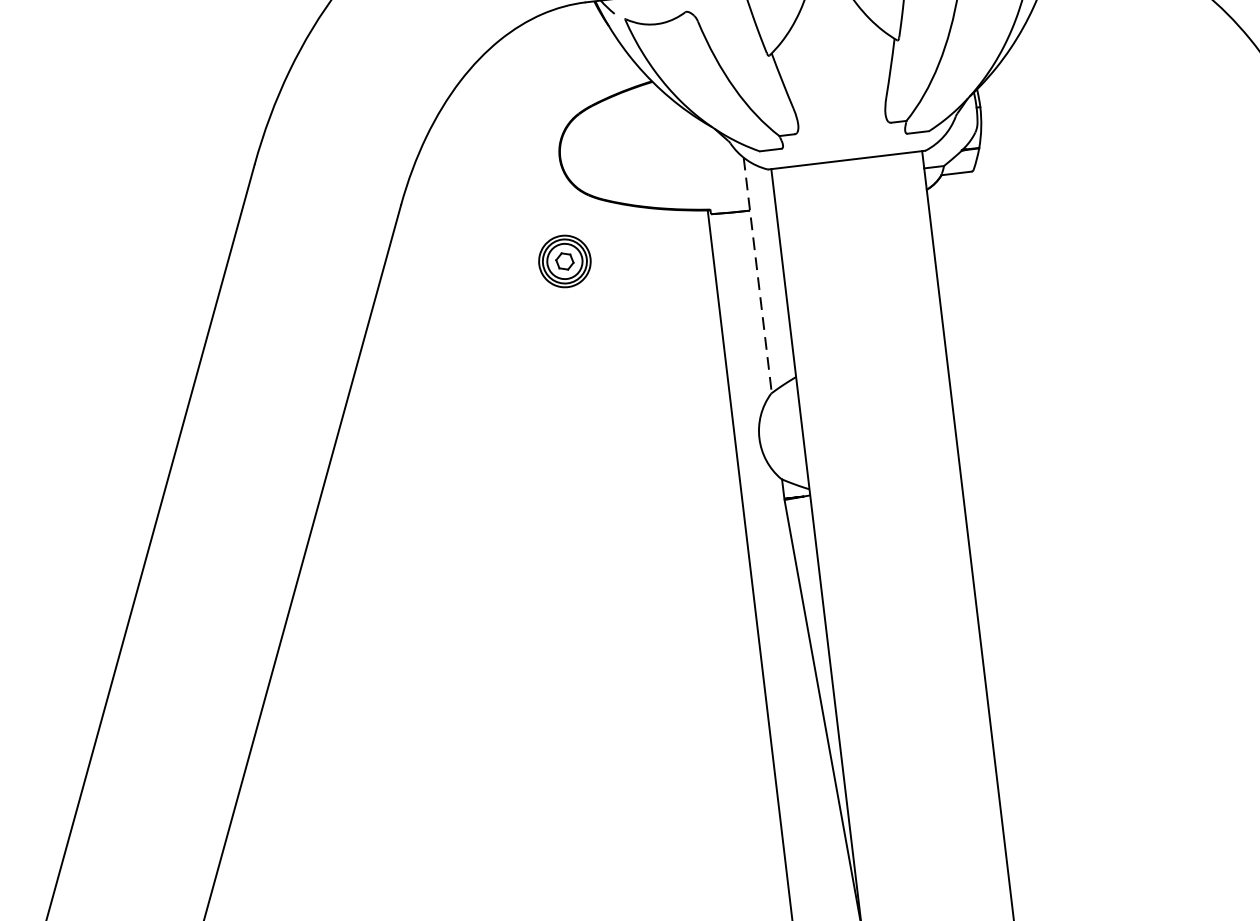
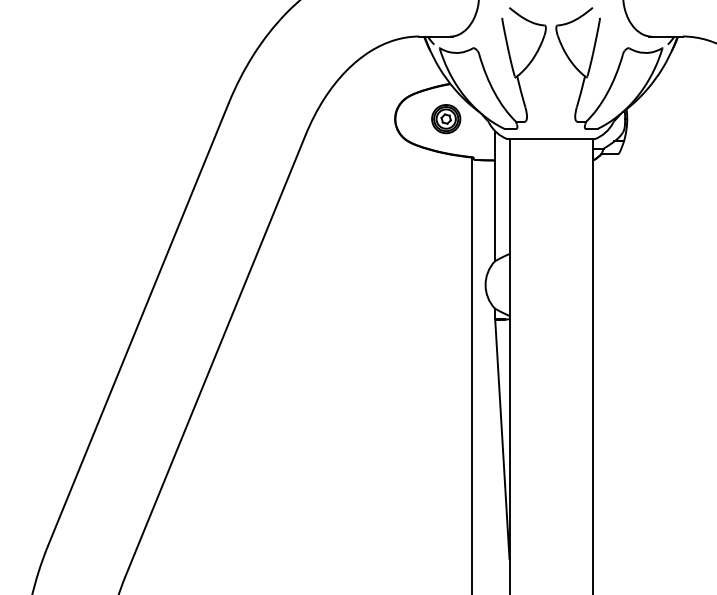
part: (565, 262) -> (446, 119), moved
line: (758, 275) -> (495, 196), dashed -> solid

